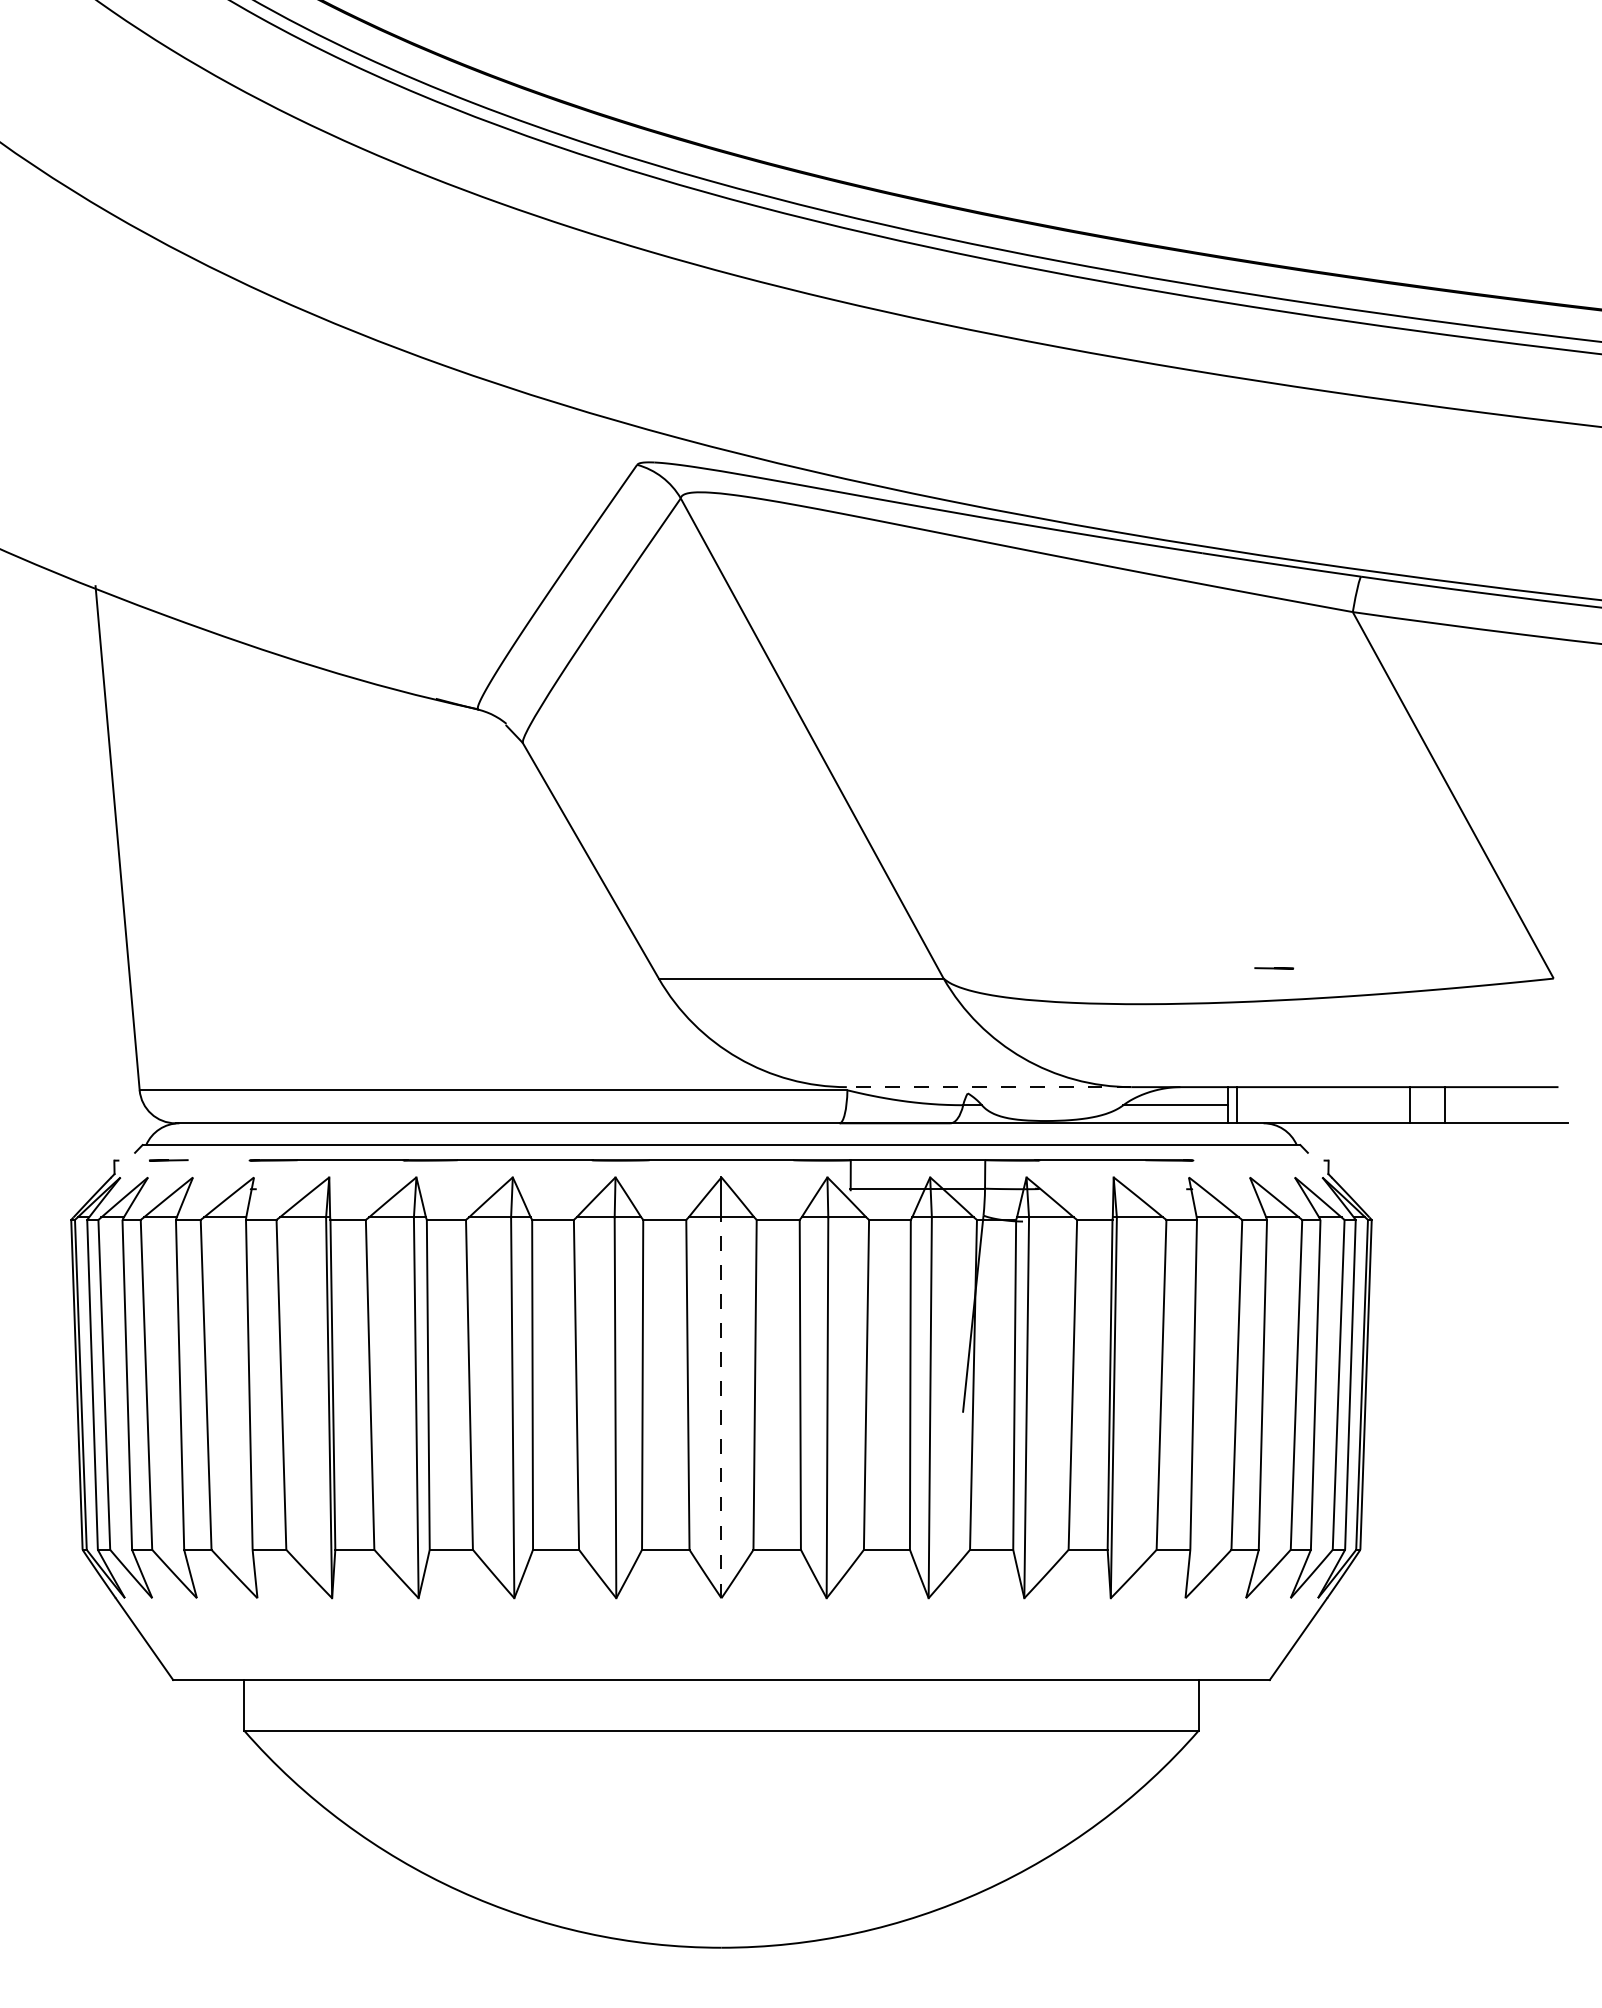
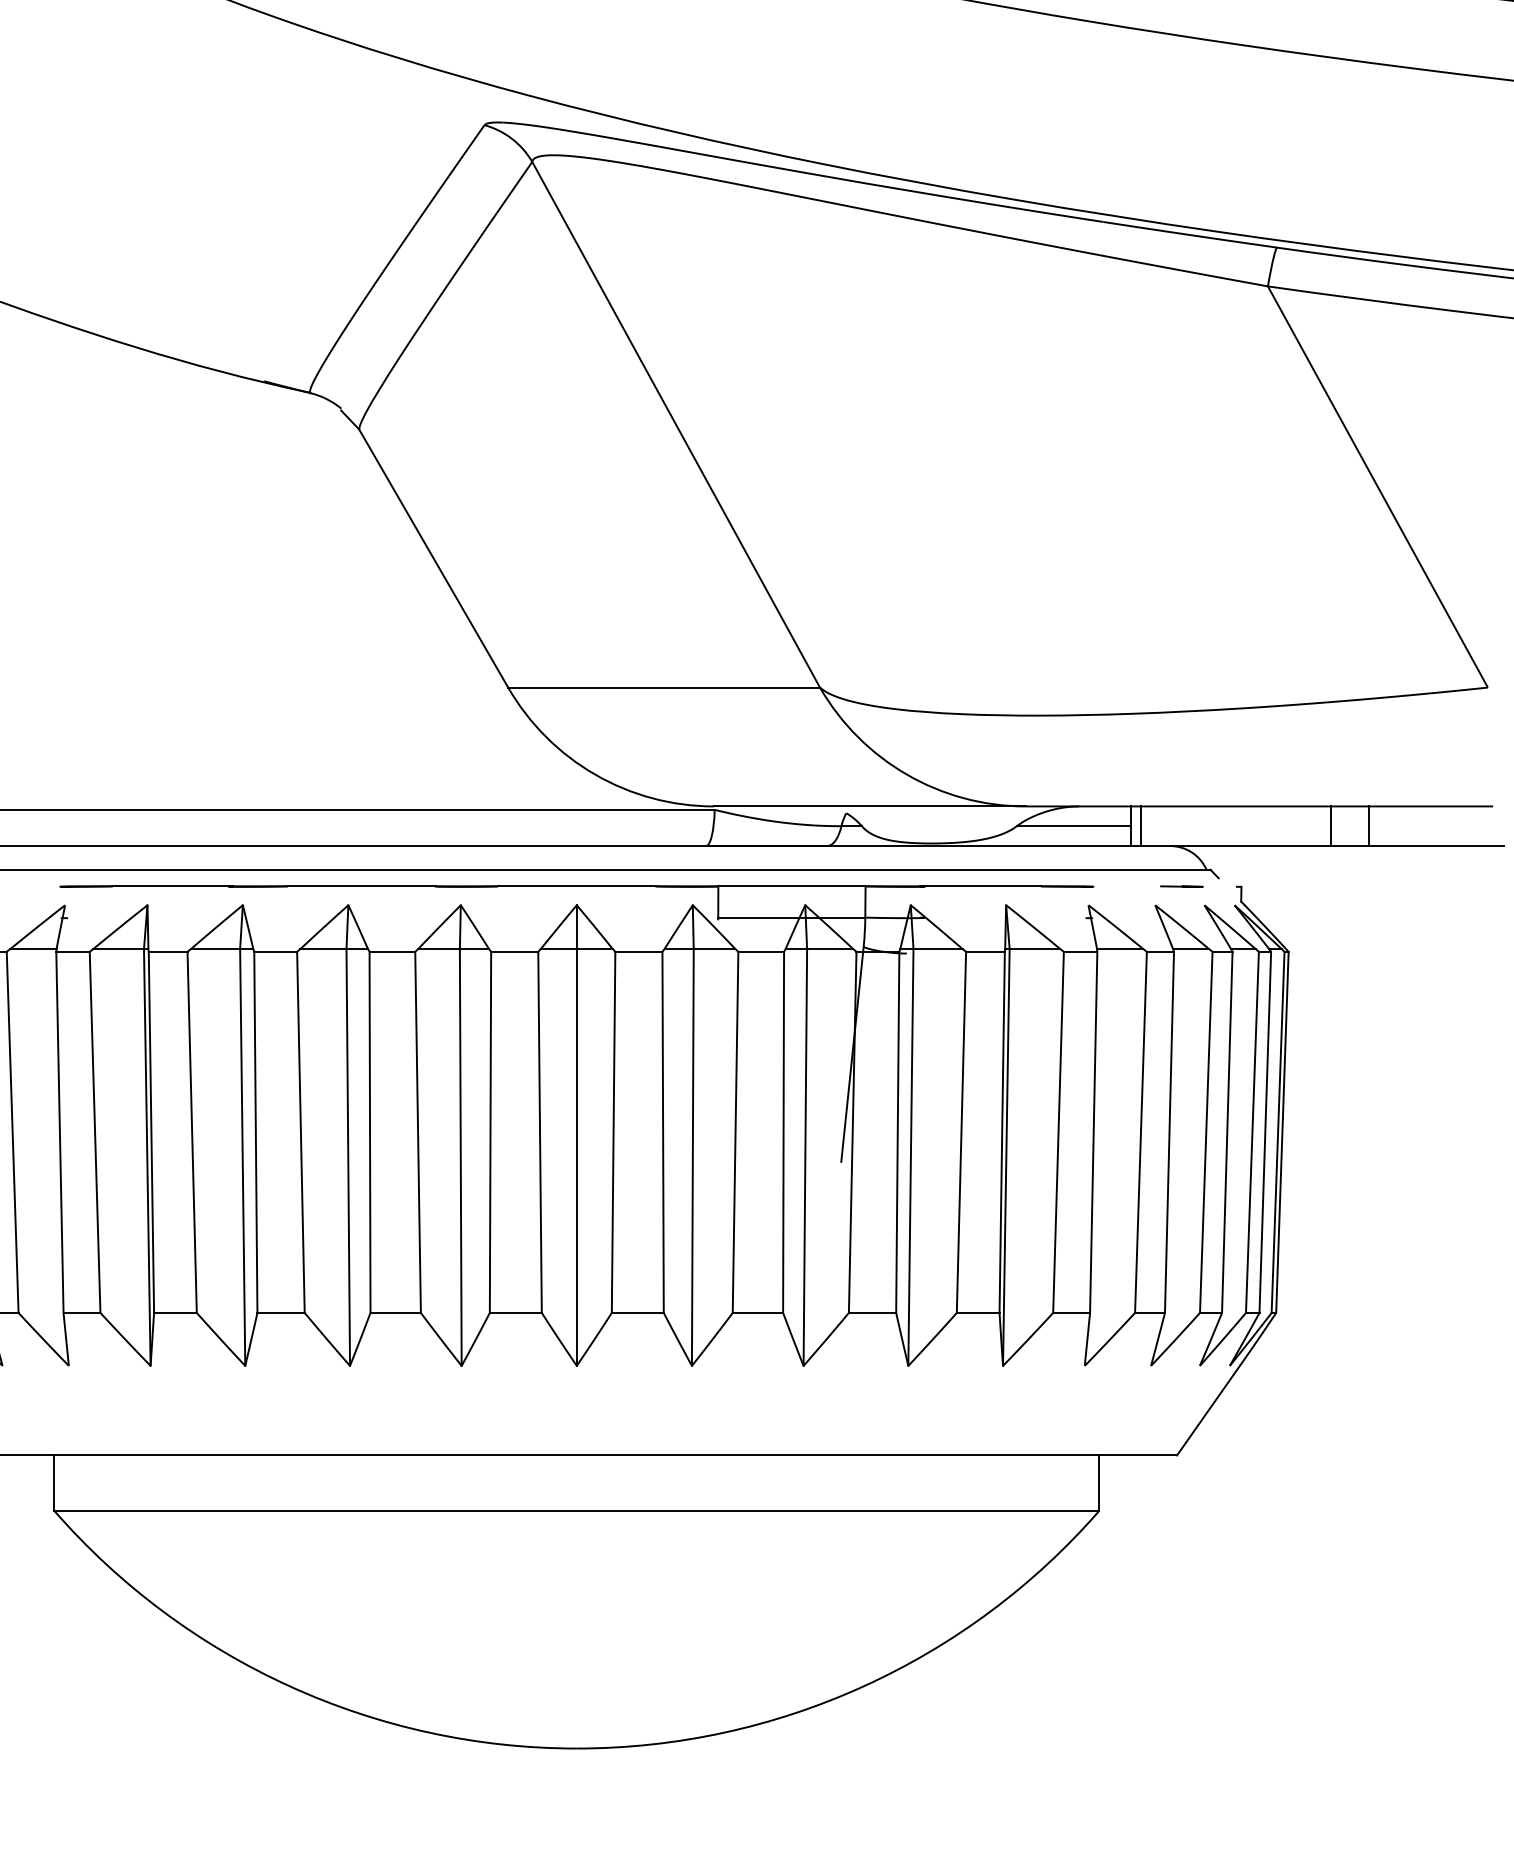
line: (1274, 968) -> (1182, 886), moved
line: (988, 1087) -> (869, 806), dashed -> solid
line: (721, 1407) -> (576, 1157), dashed -> solid

